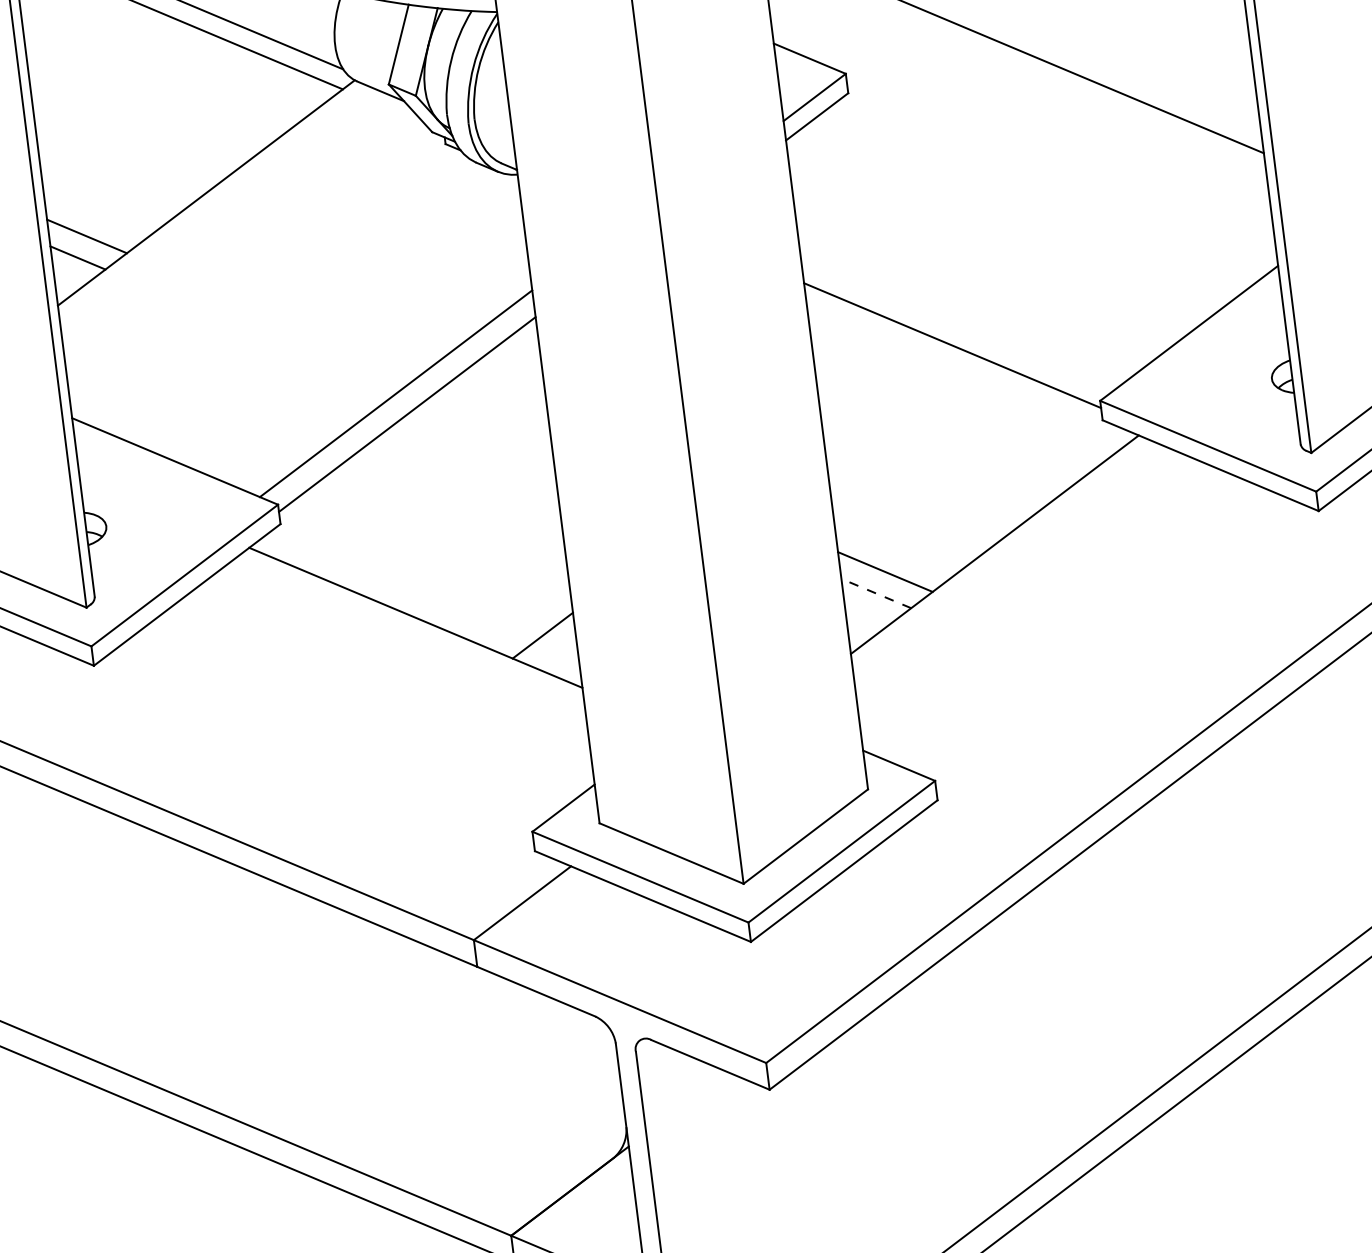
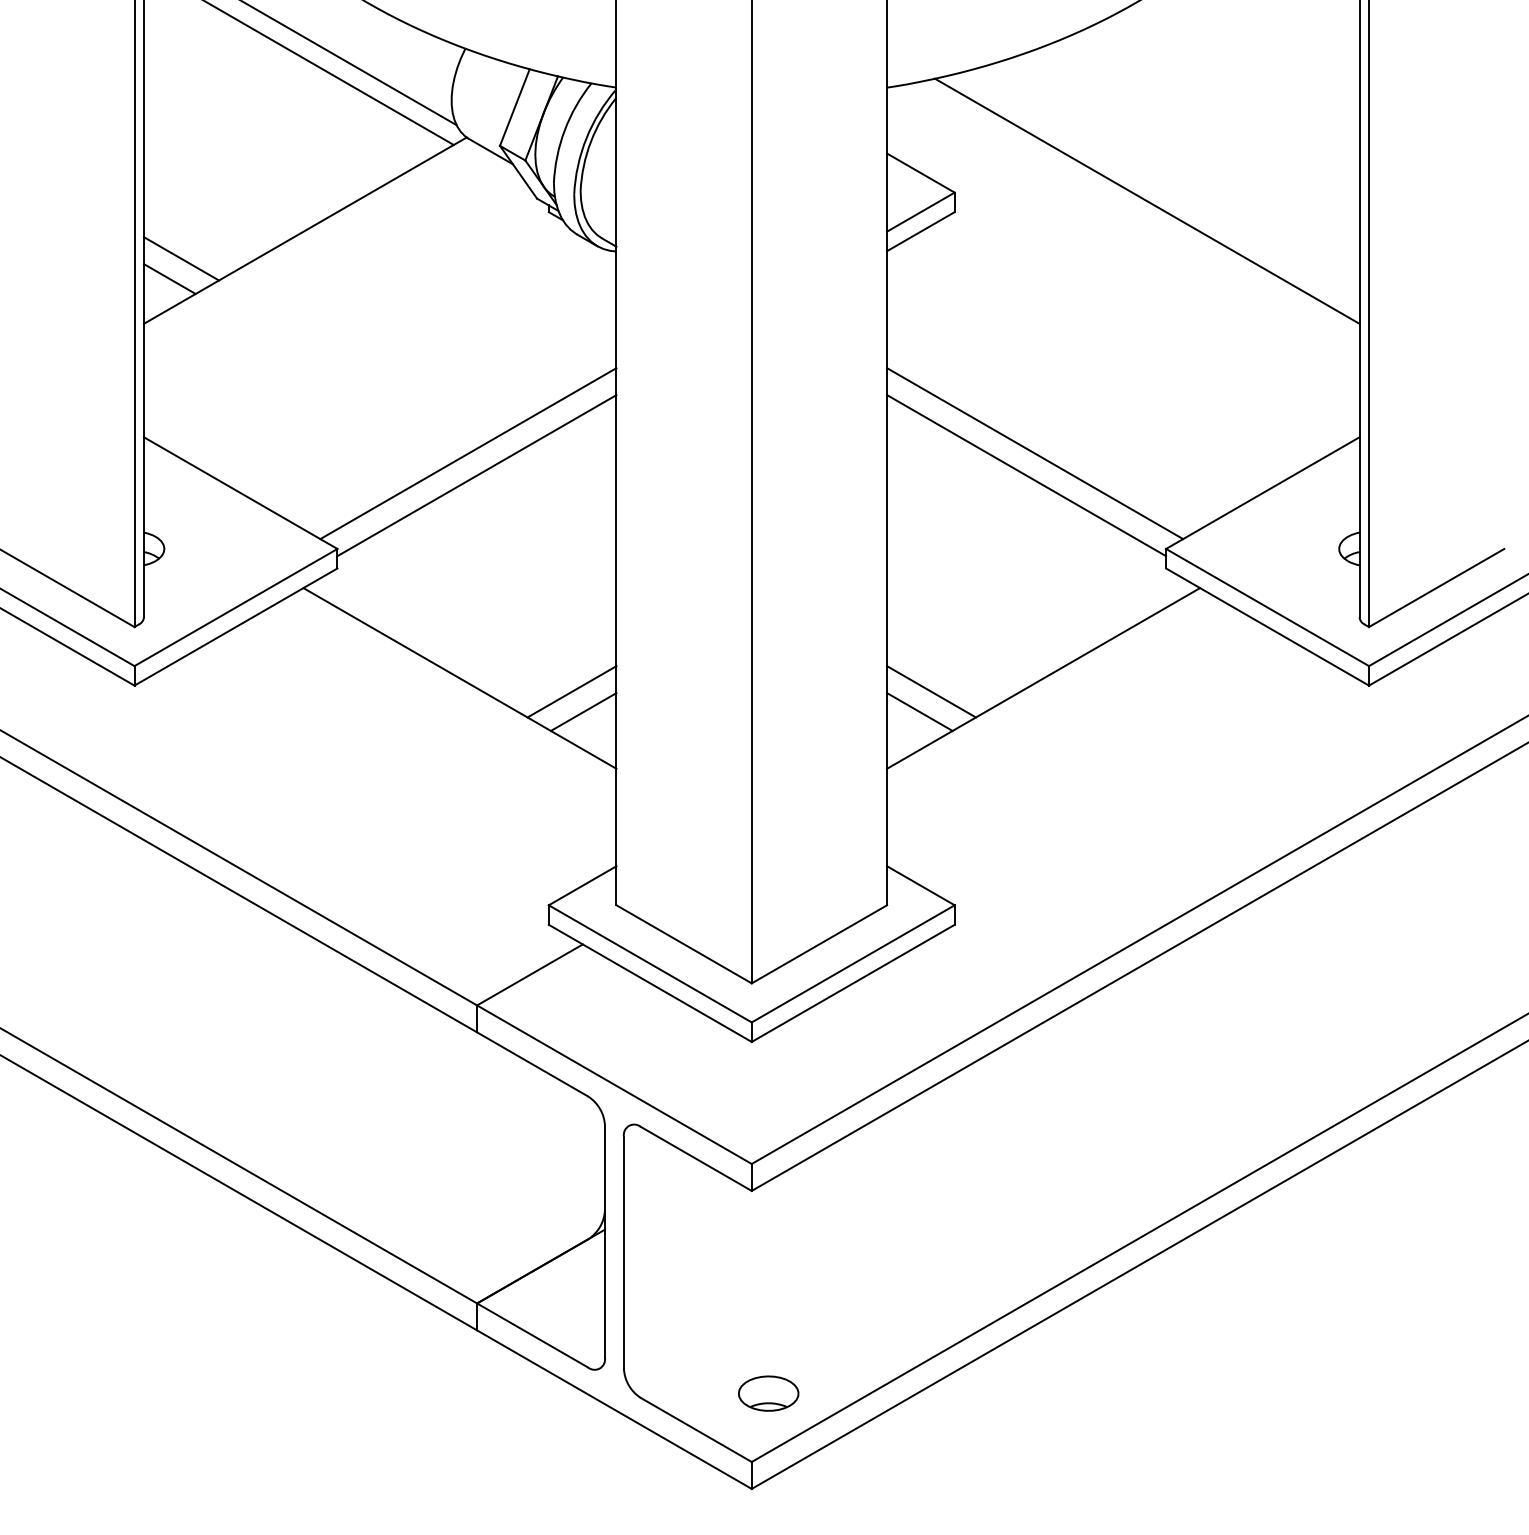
line: (958, 322) -> (1035, 453), added
line: (876, 594) -> (919, 712), dashed -> solid
line: (528, 616) -> (571, 691), added

